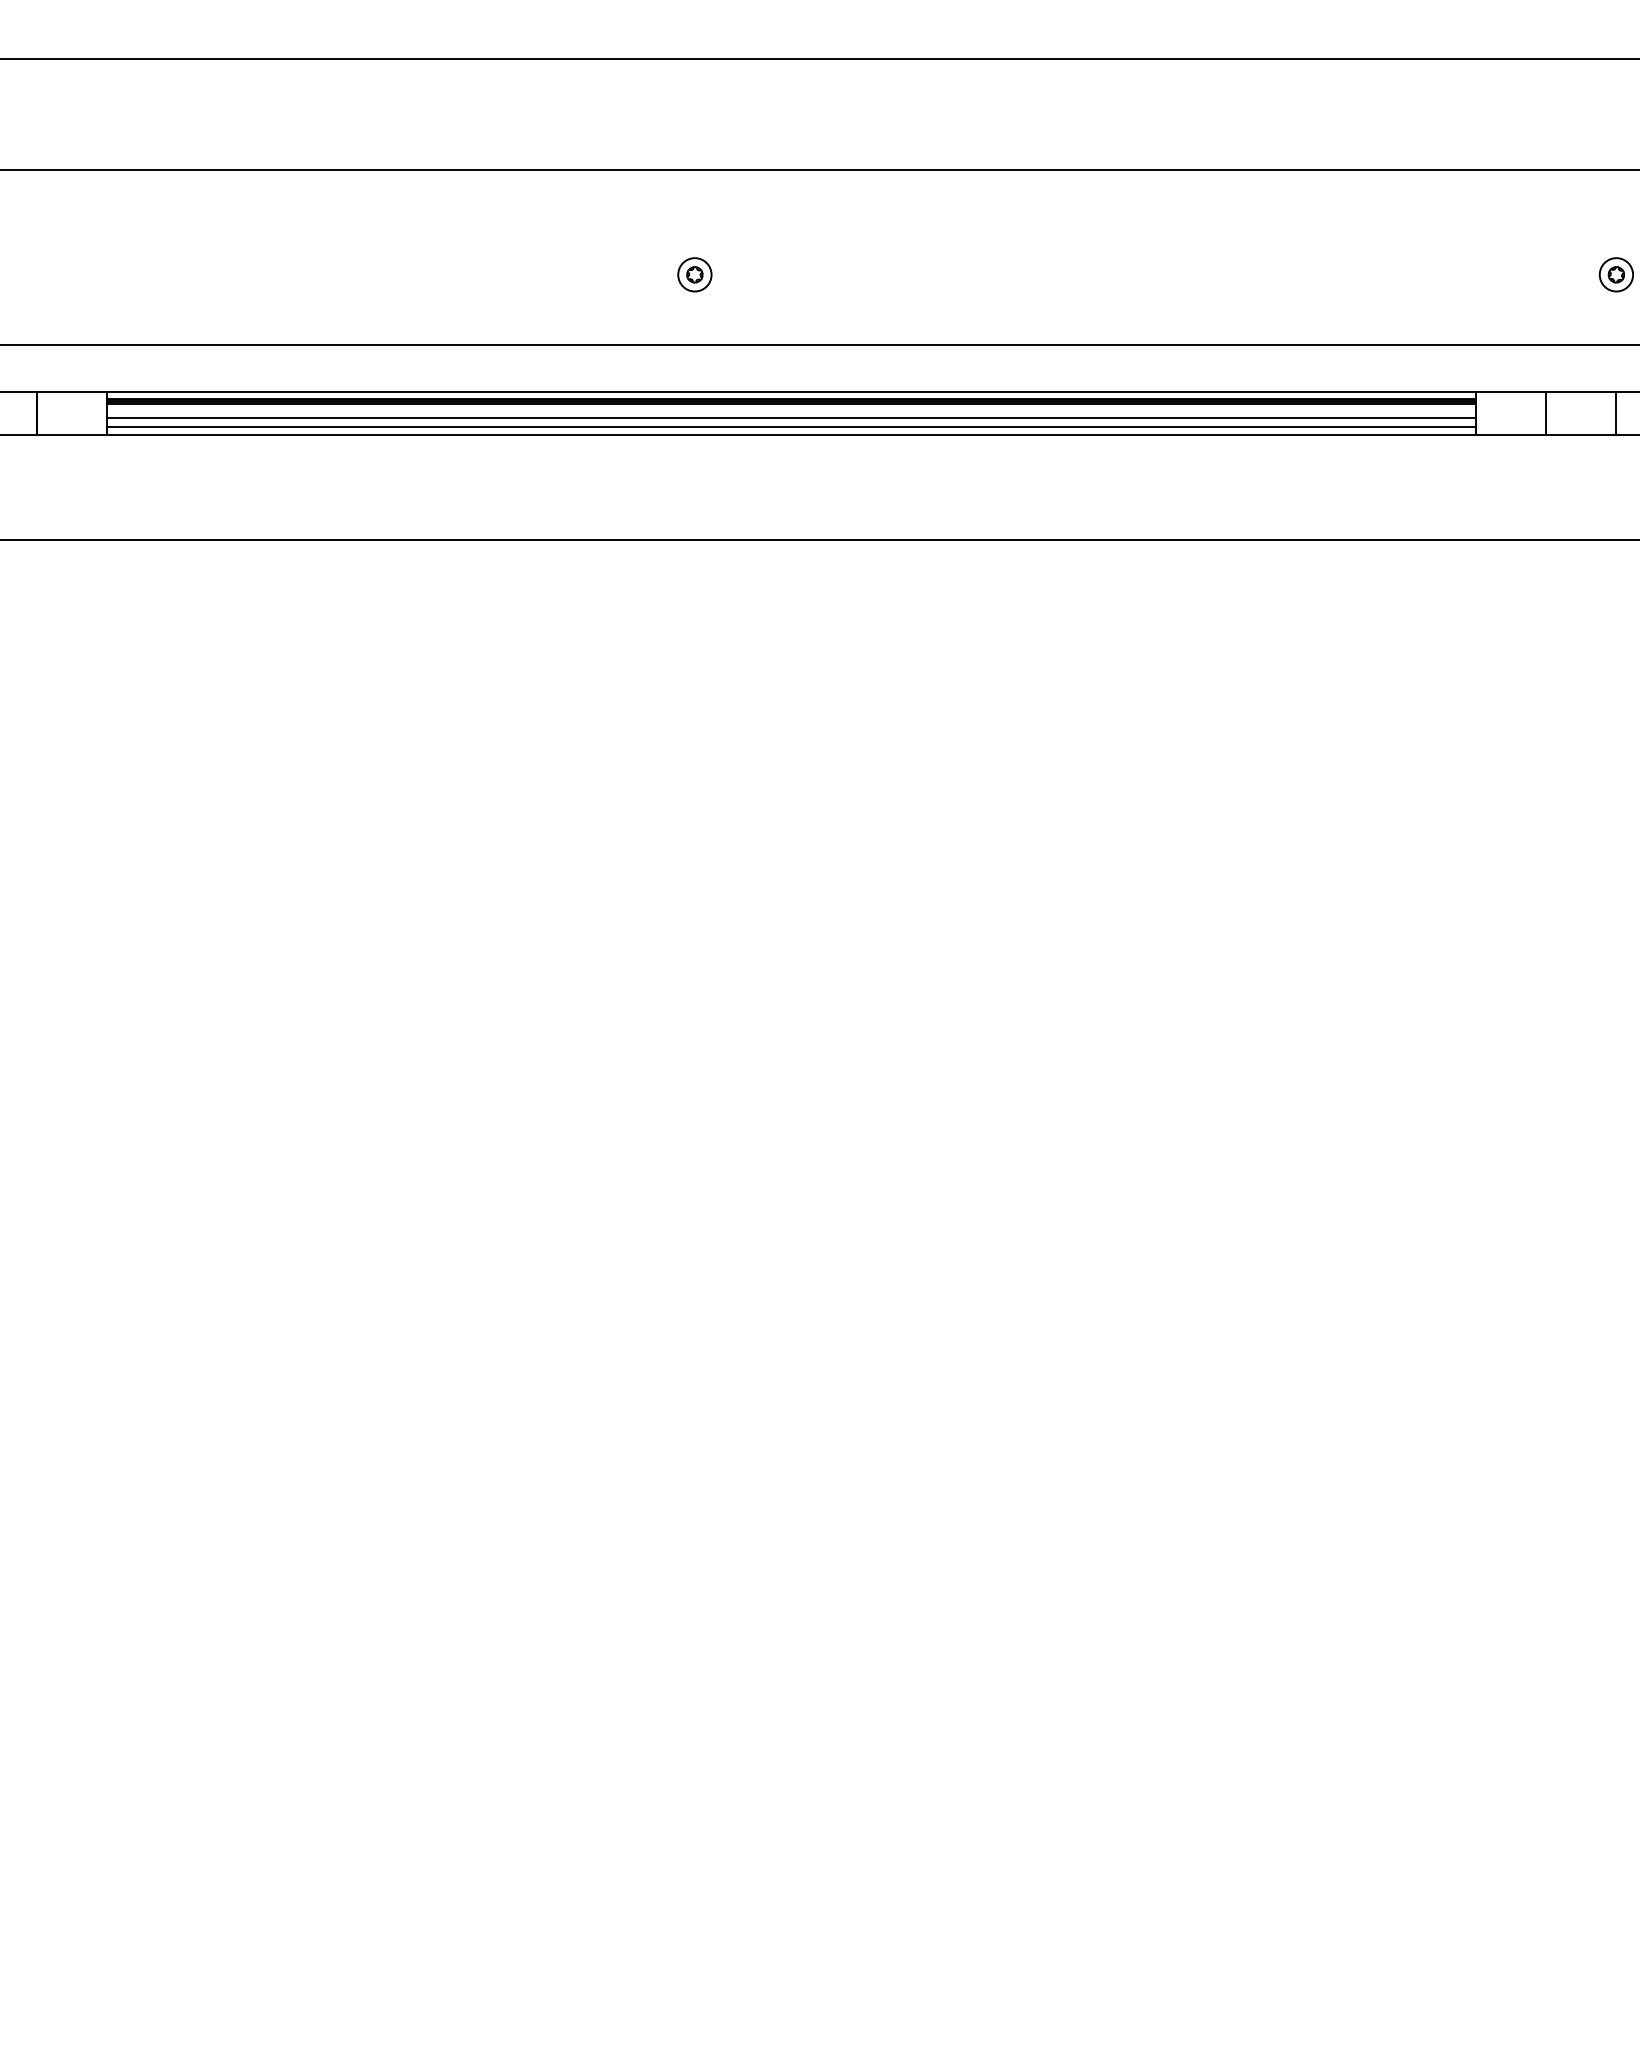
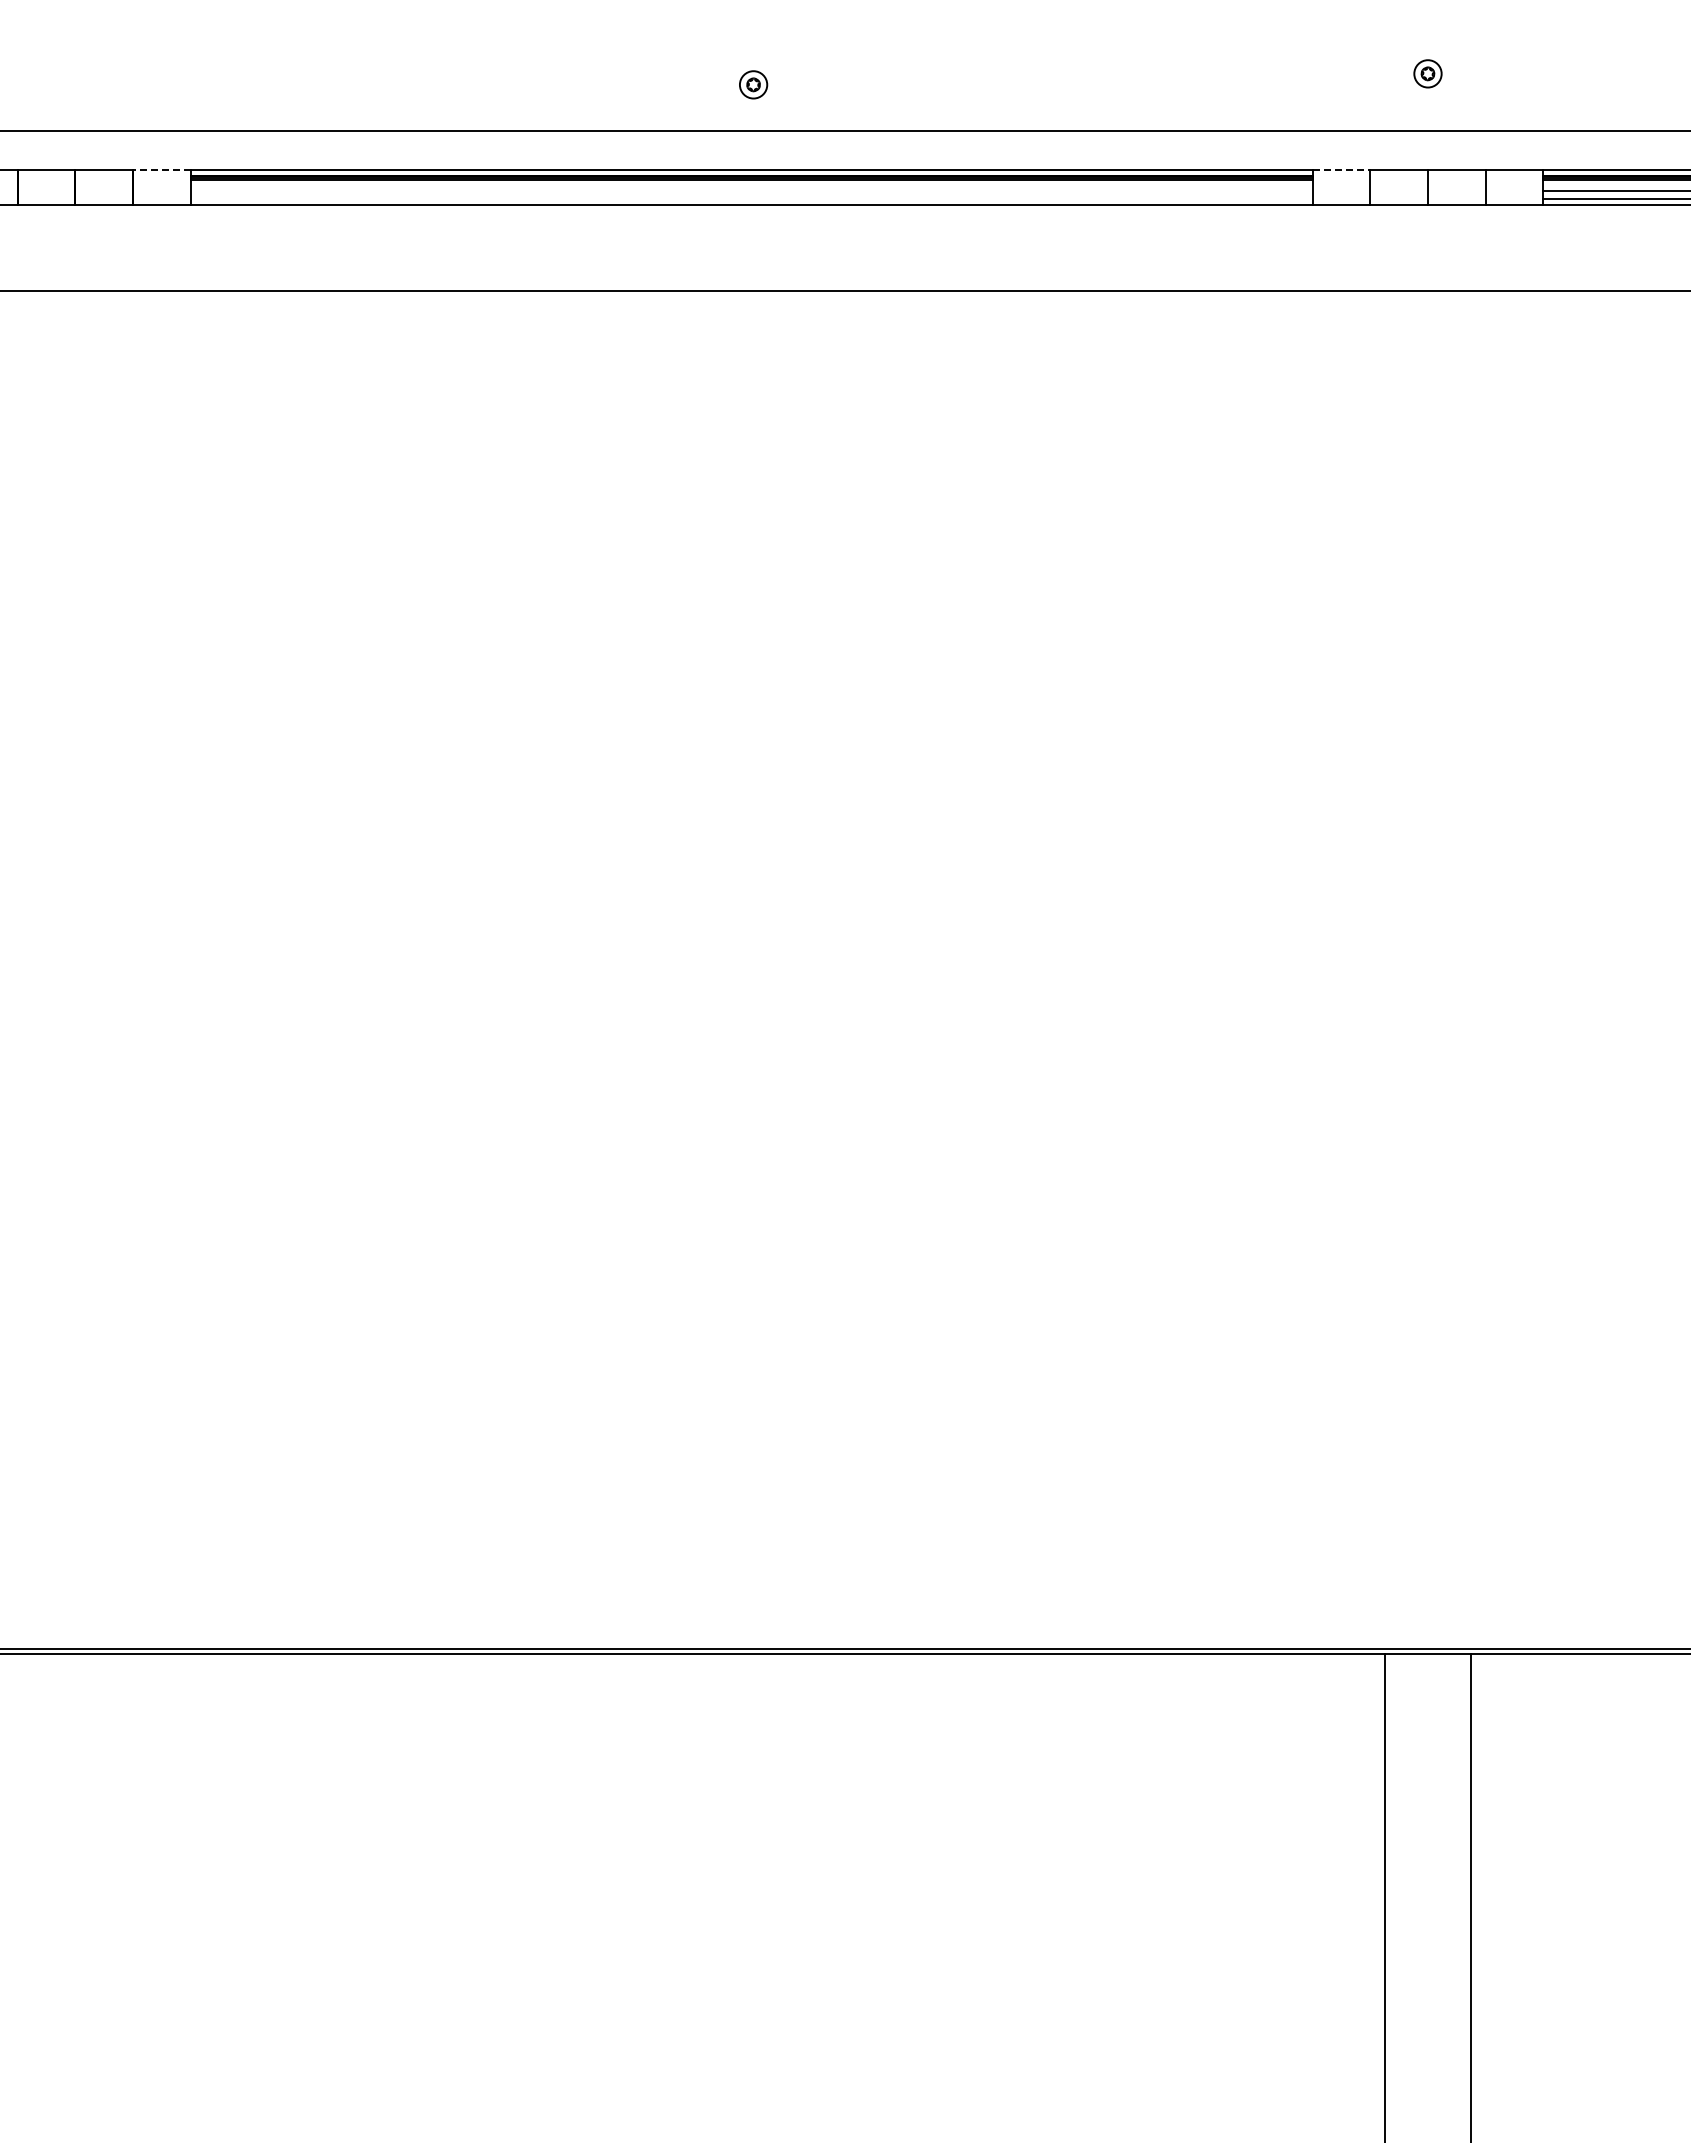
part: (694, 274) -> (753, 84), moved
line: (71, 392) -> (161, 170), solid -> dashed
line: (1510, 392) -> (1341, 170), solid -> dashed
line: (791, 418) -> (751, 191), removed
line: (791, 426) -> (751, 198), removed

